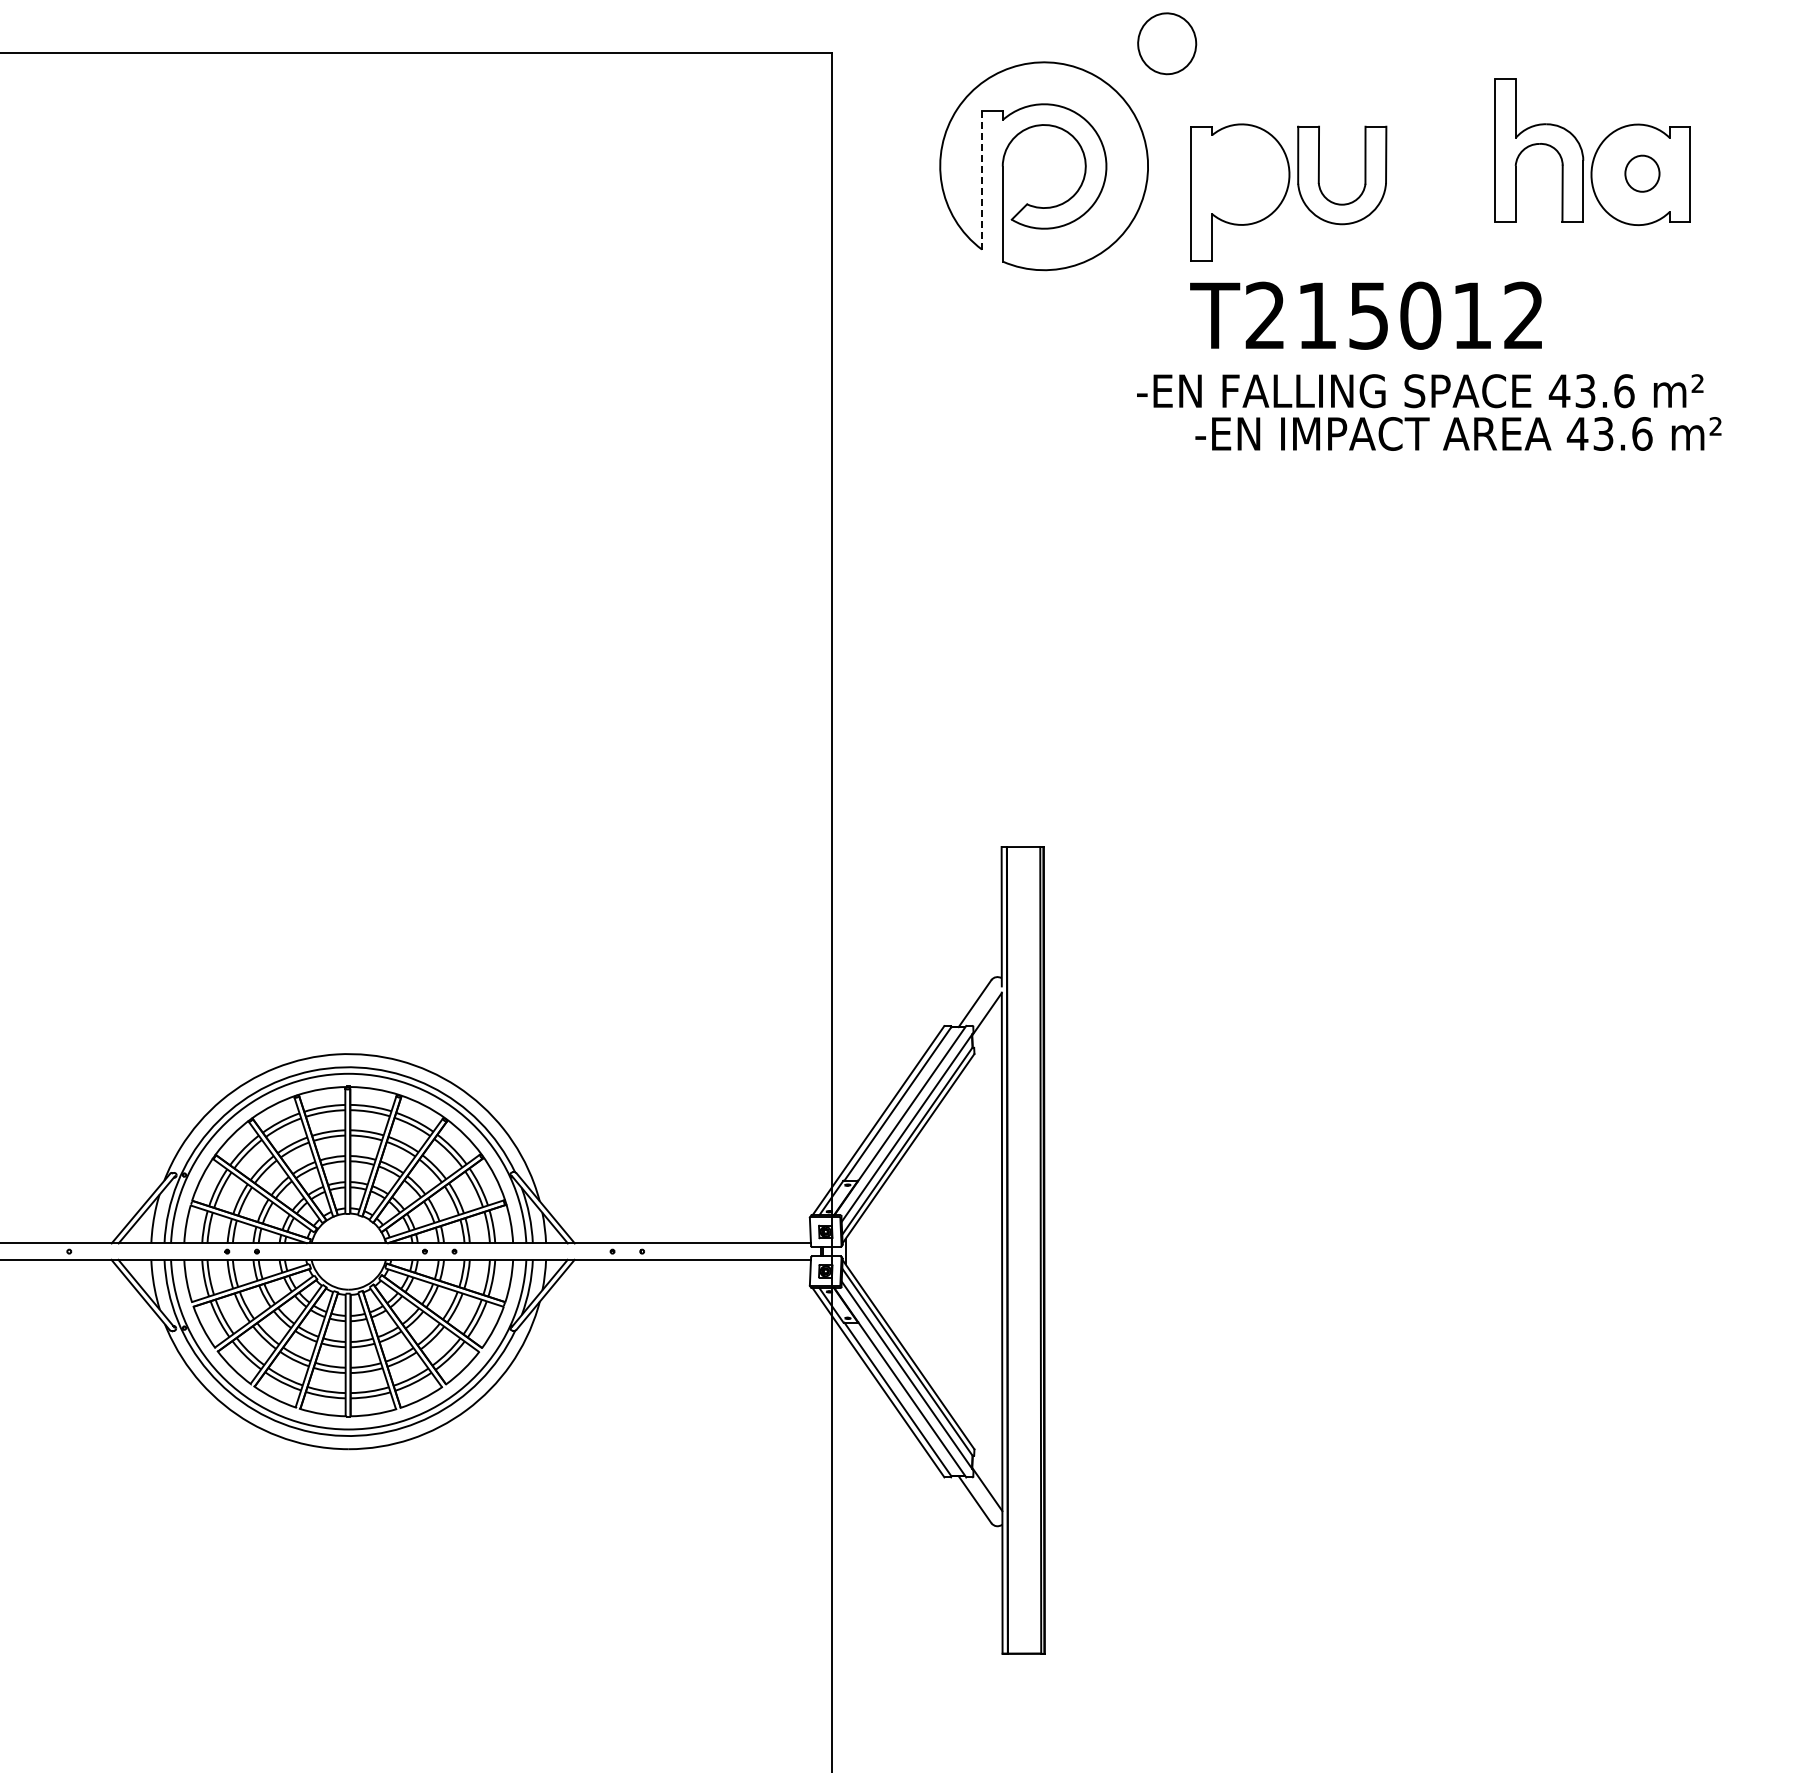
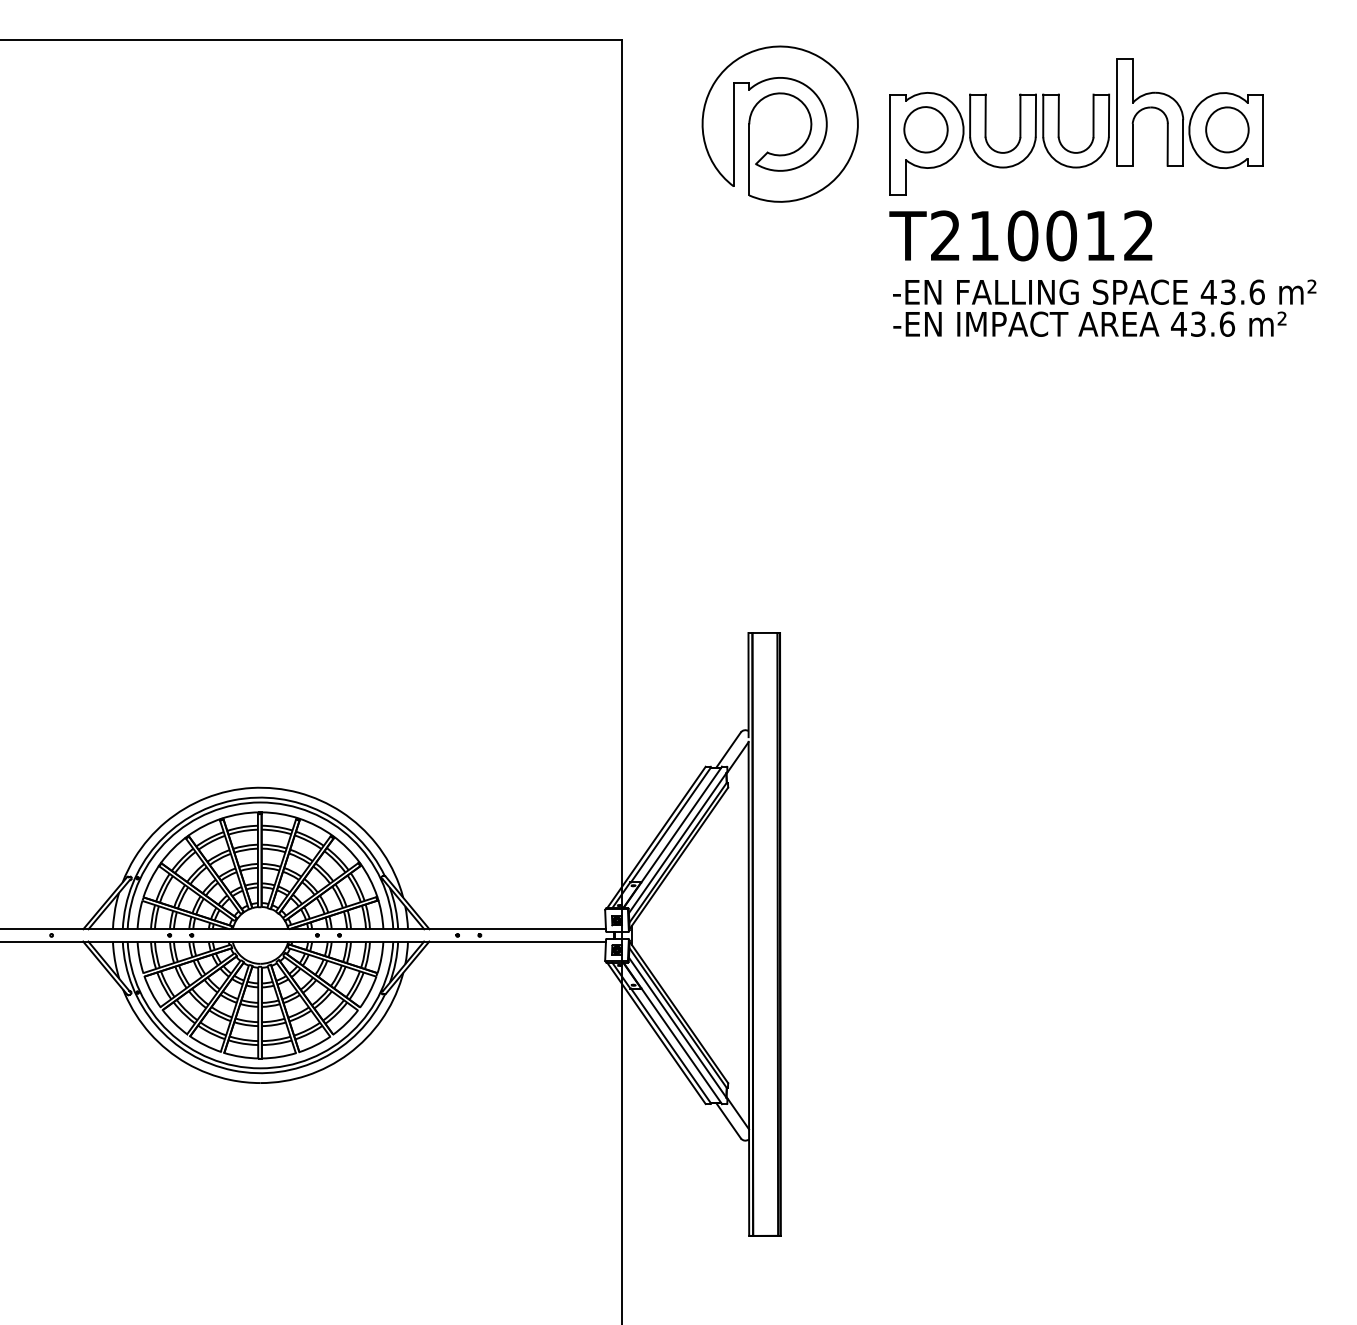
part: (1167, 43) -> (926, 129), moved
part: (1642, 173) -> (1227, 129), size x1.67
part: (1462, 175) -> (1092, 131), added
line: (982, 179) -> (734, 134), dashed -> solid
text: (1368, 315) -> (1022, 235), \c4766296;T215012 -> \c4766296;T210012
text: (1420, 391) -> (1104, 292), moved

